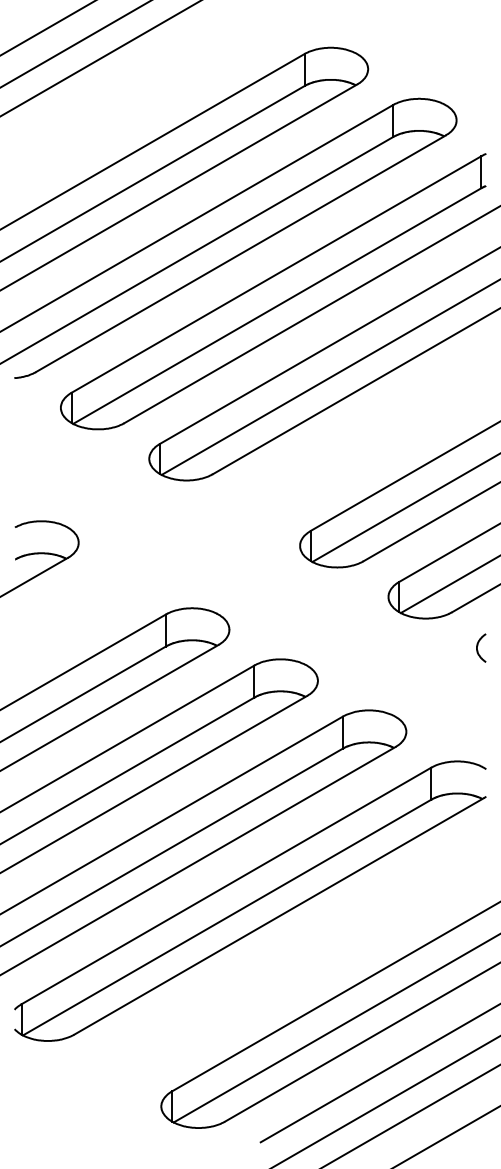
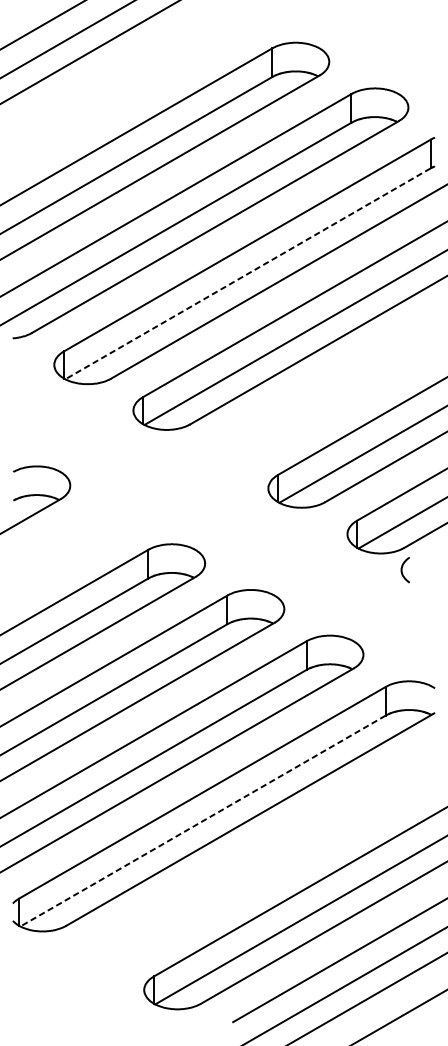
line: (277, 306) -> (248, 274), solid -> dashed
curve: (478, 645) -> (402, 567), moved
line: (227, 917) -> (203, 820), solid -> dashed

